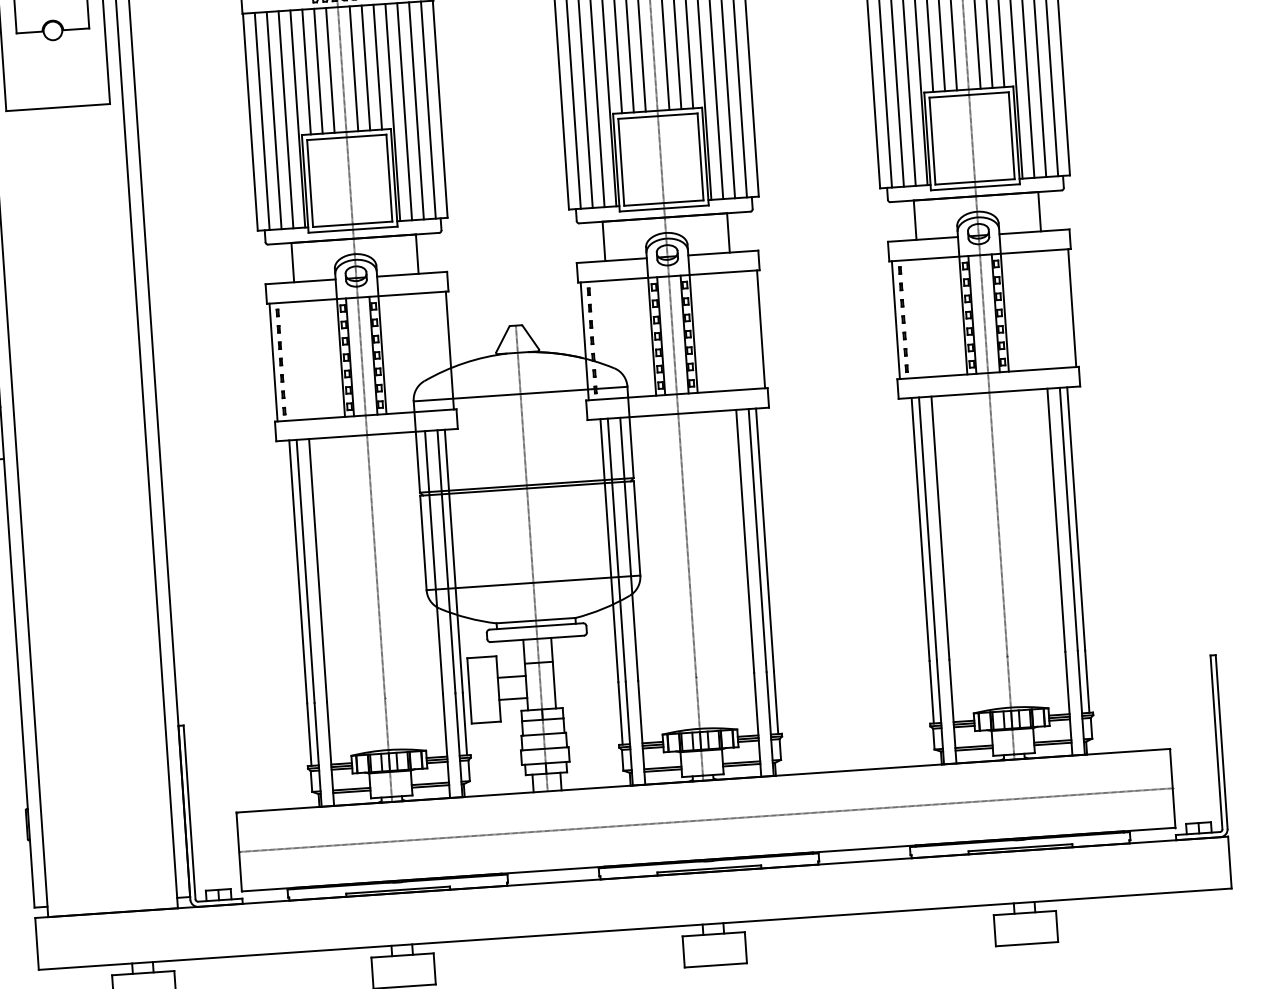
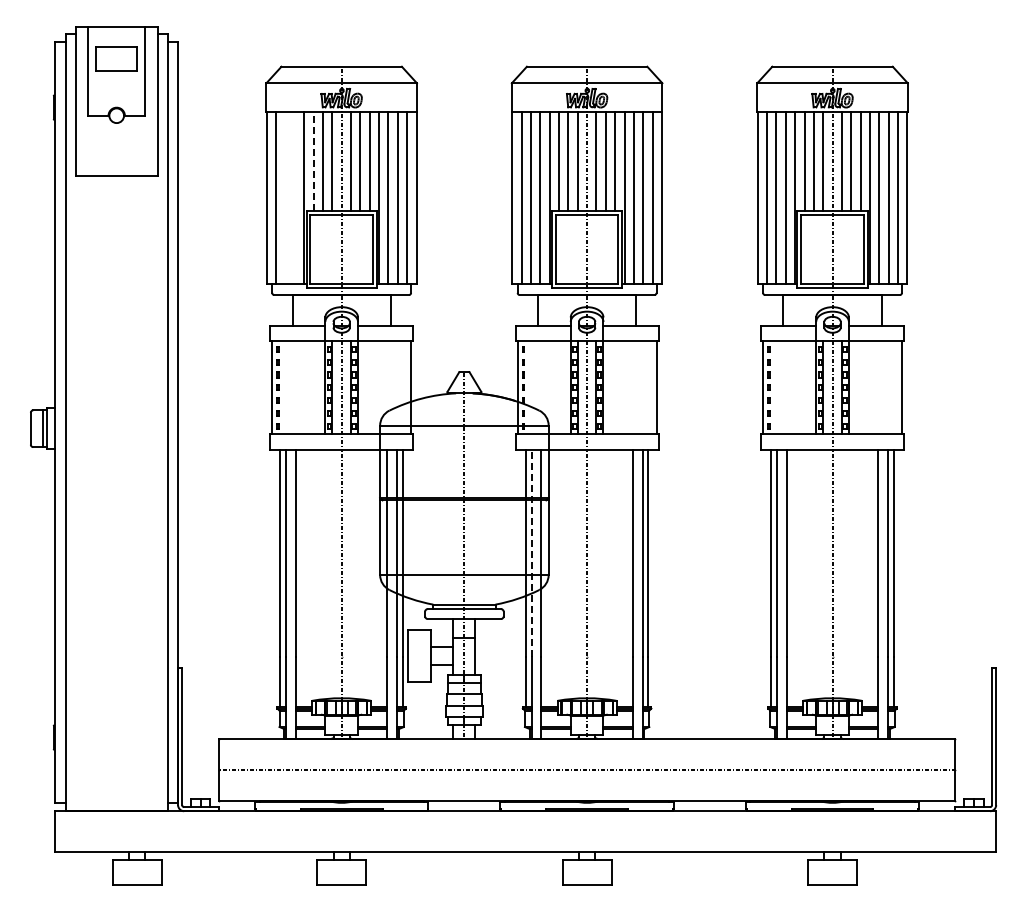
line: (306, 71) -> (313, 161), solid -> dashed
line: (274, 119) -> (285, 197), removed
line: (285, 119) -> (294, 197), removed
line: (616, 550) -> (531, 553), solid -> dashed

